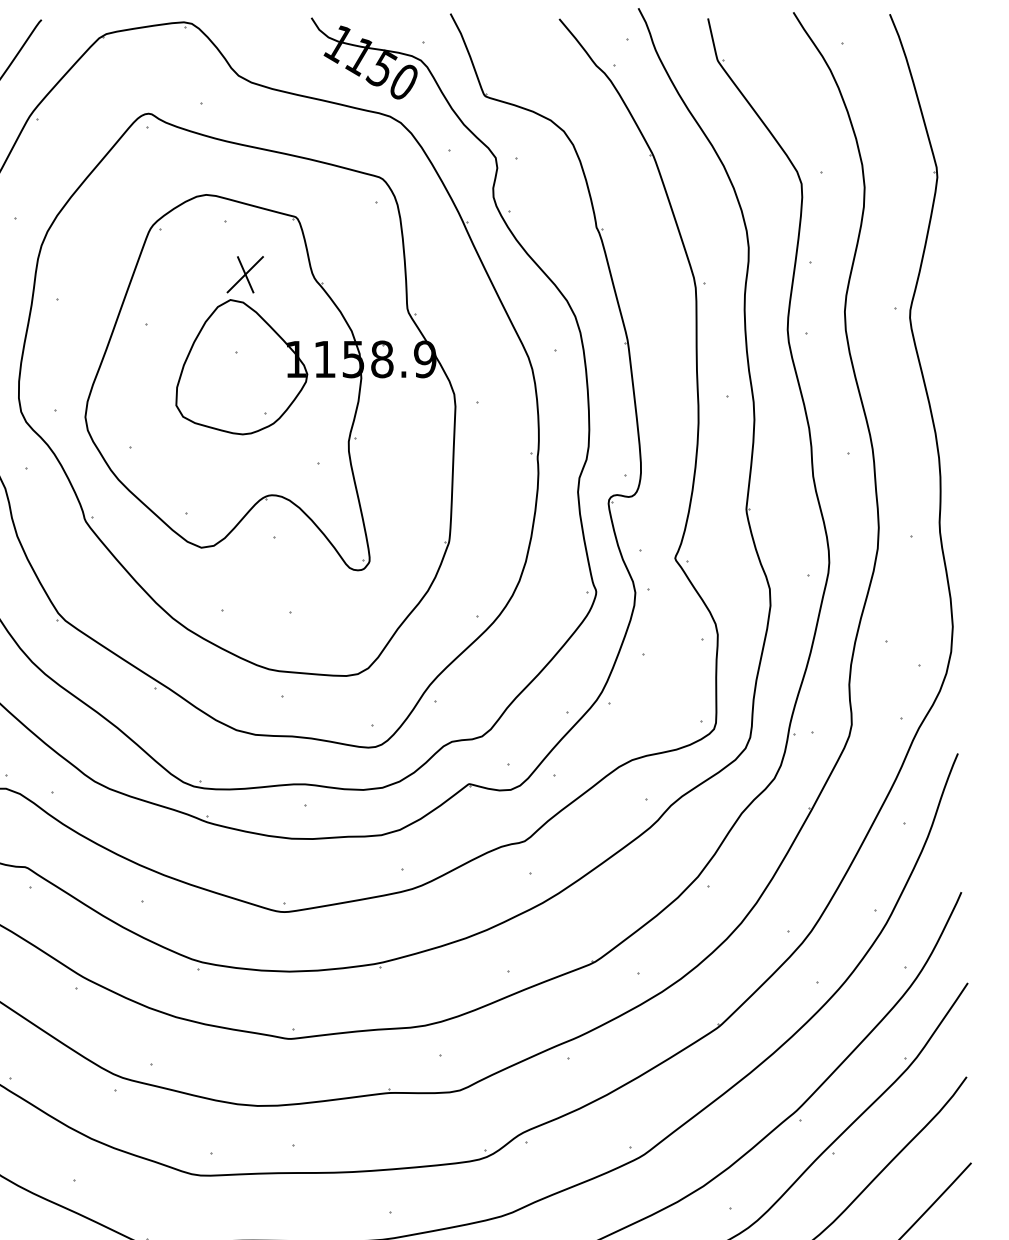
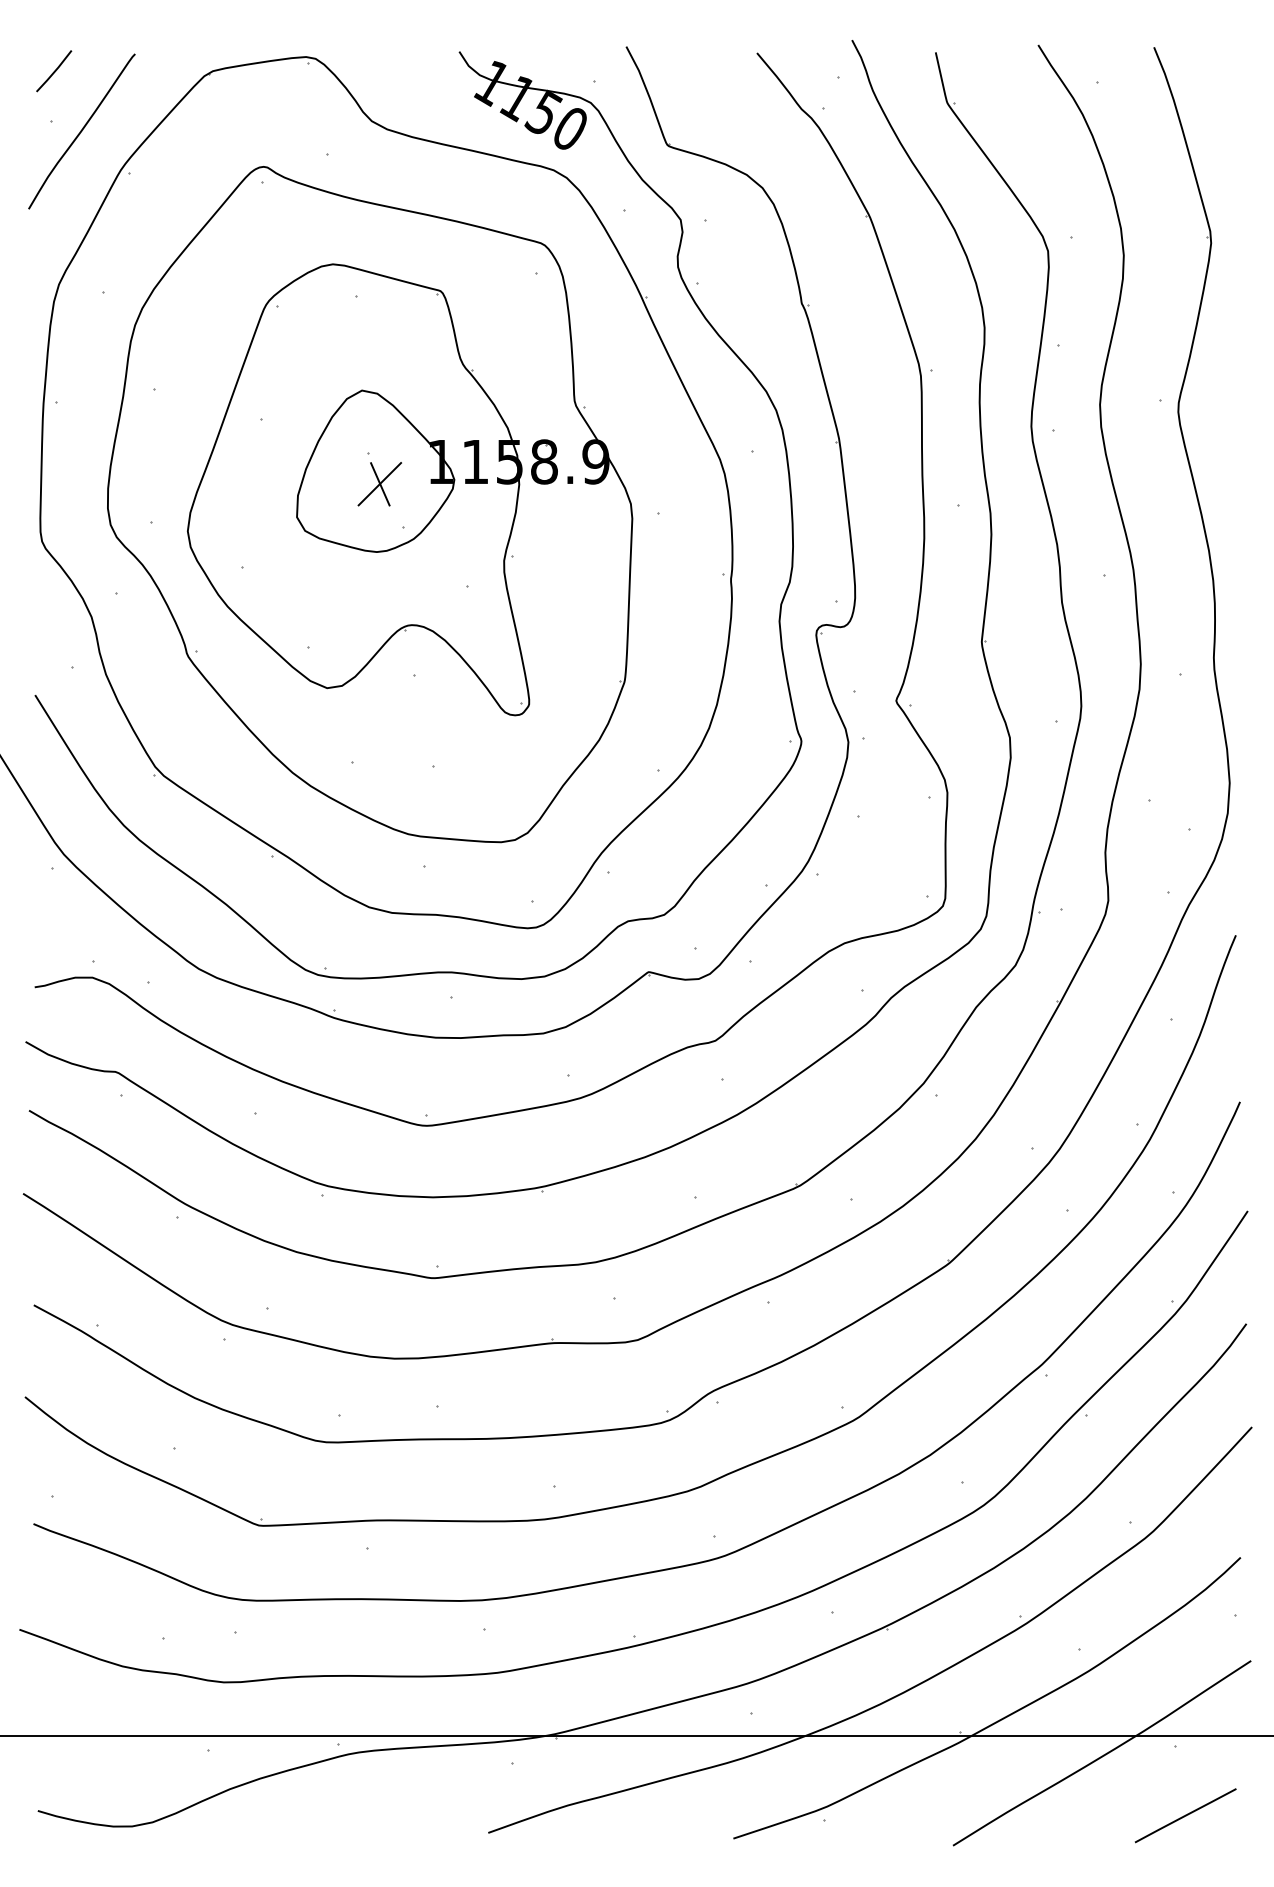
part: (245, 274) -> (379, 484), moved

